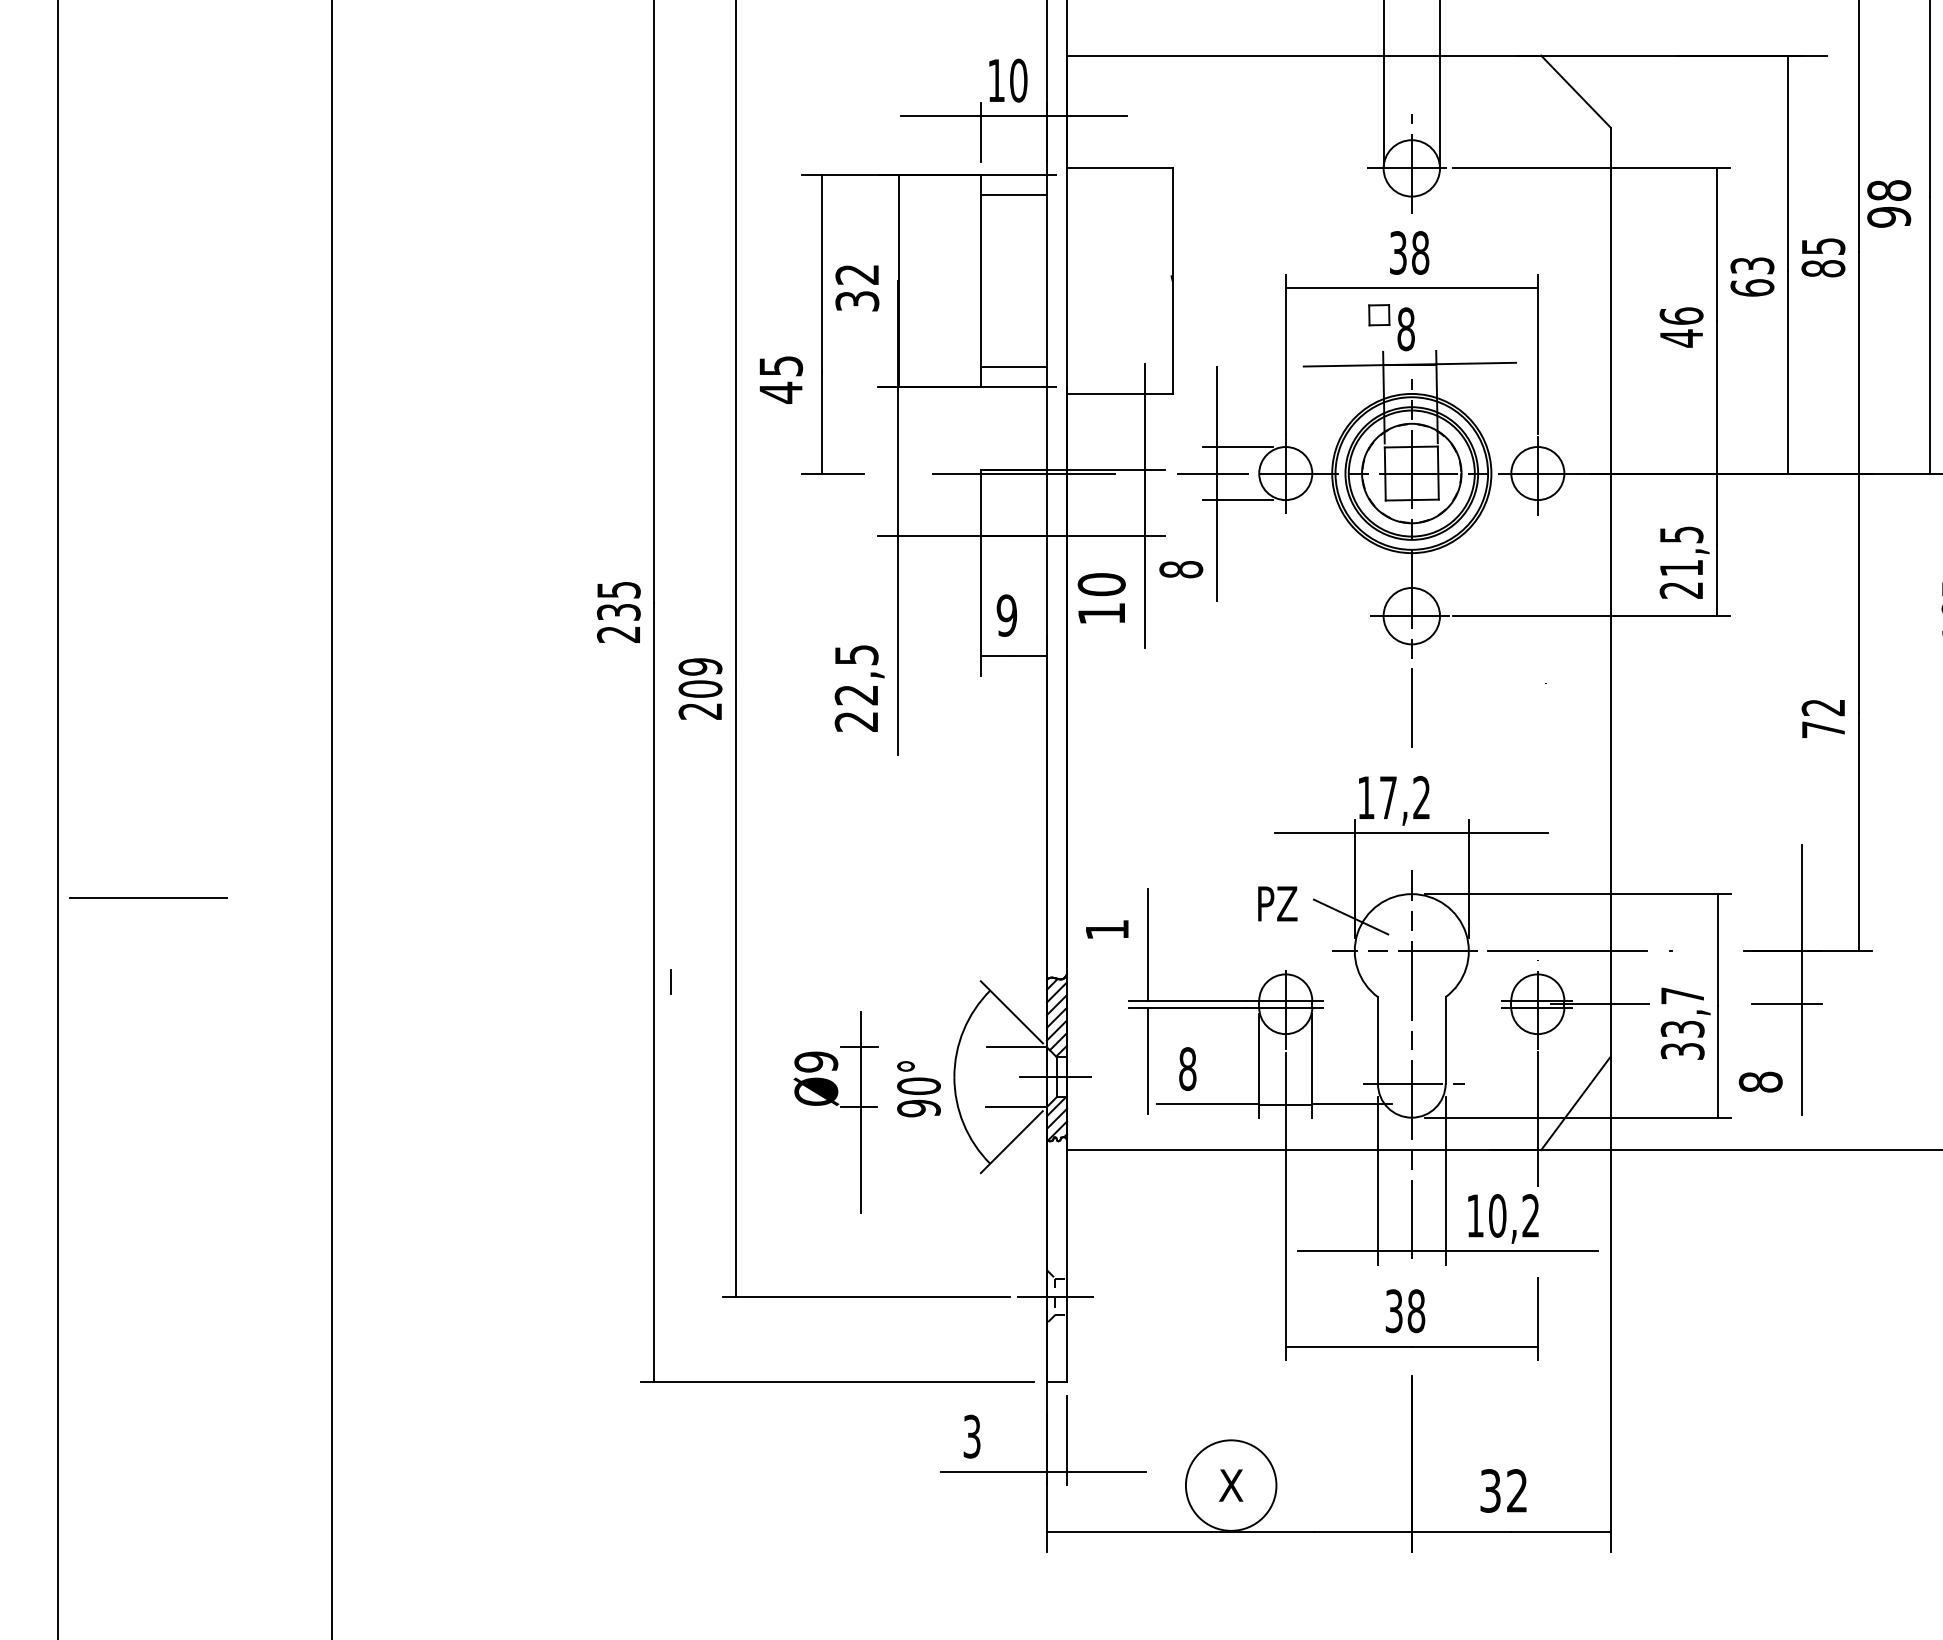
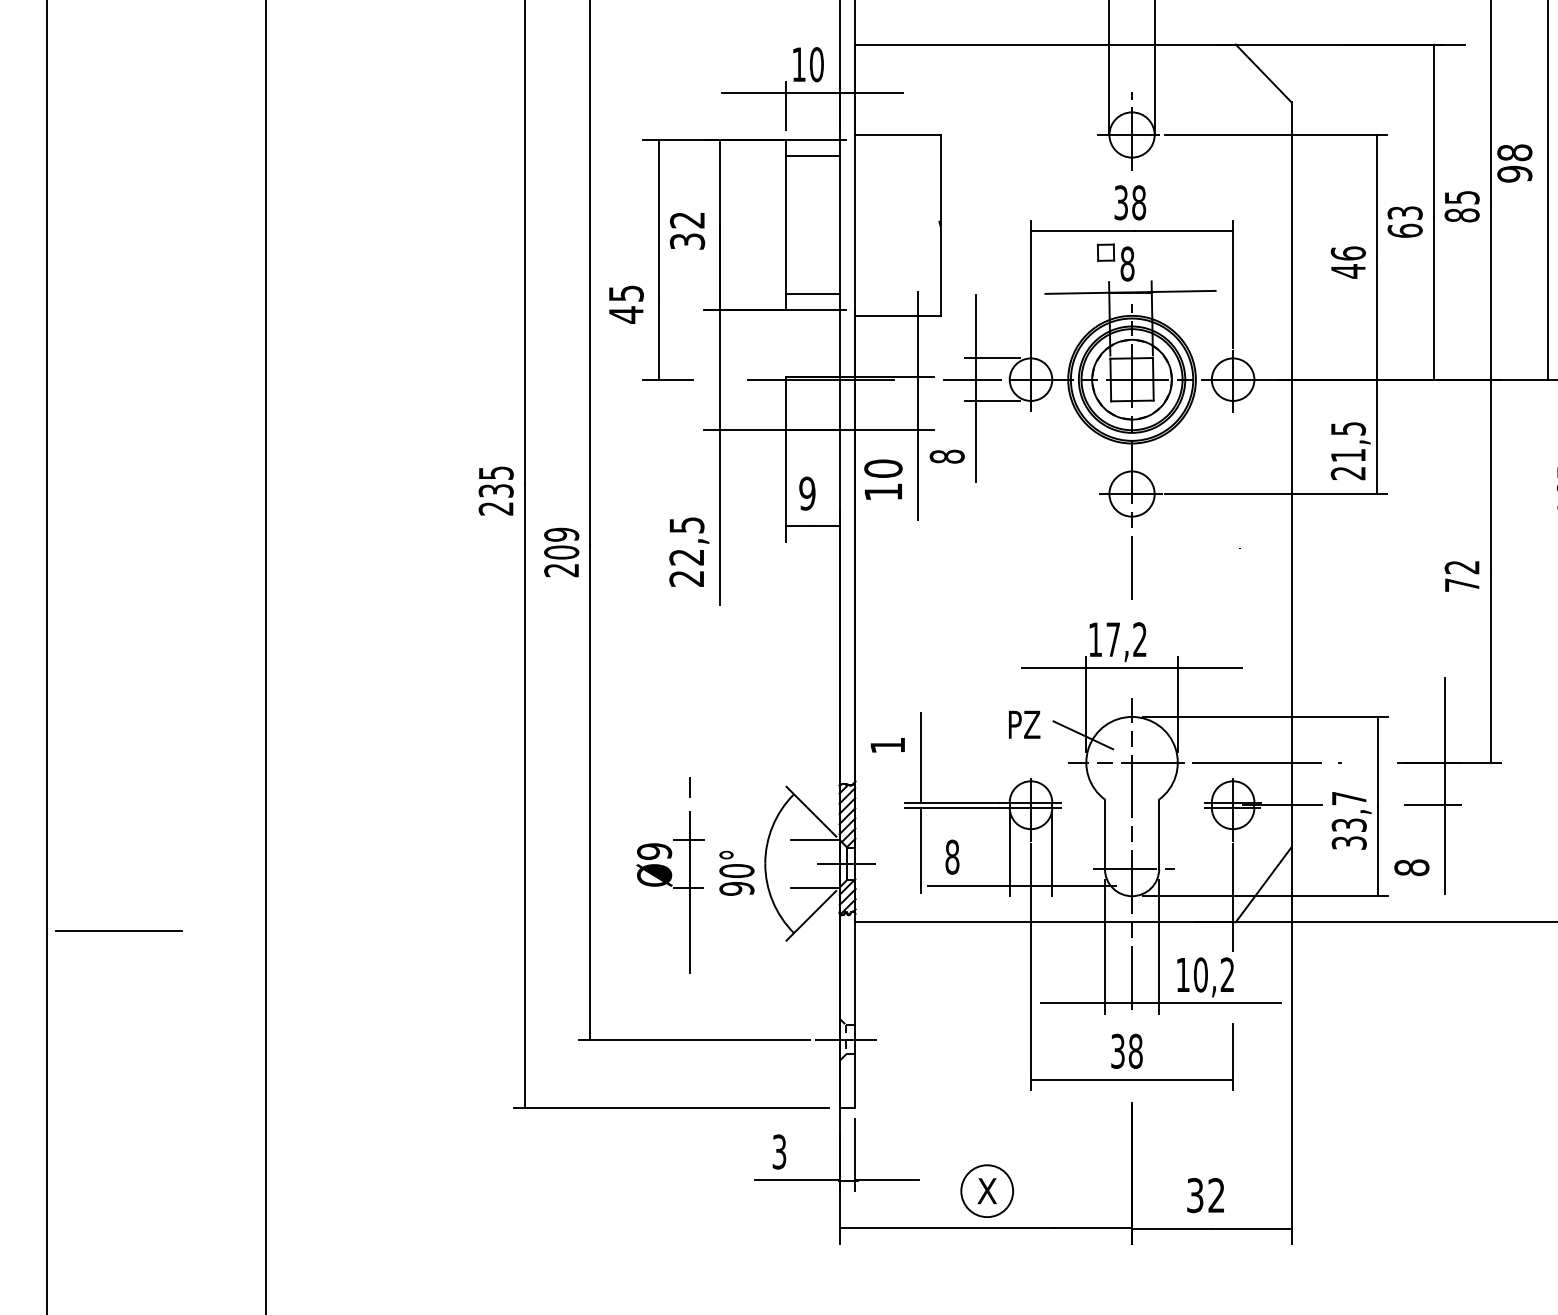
line: (147, 897) -> (118, 930), moved
line: (670, 982) -> (689, 787), moved
circle: (1231, 1485) -> (987, 1191), size x0.71

